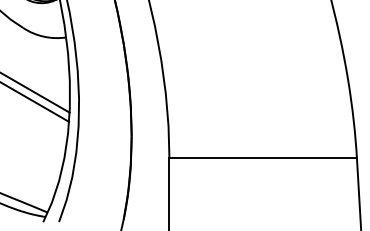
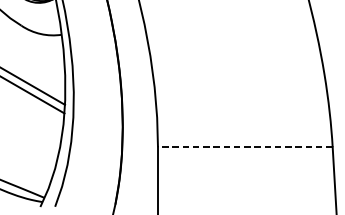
line: (263, 158) -> (245, 147), solid -> dashed

